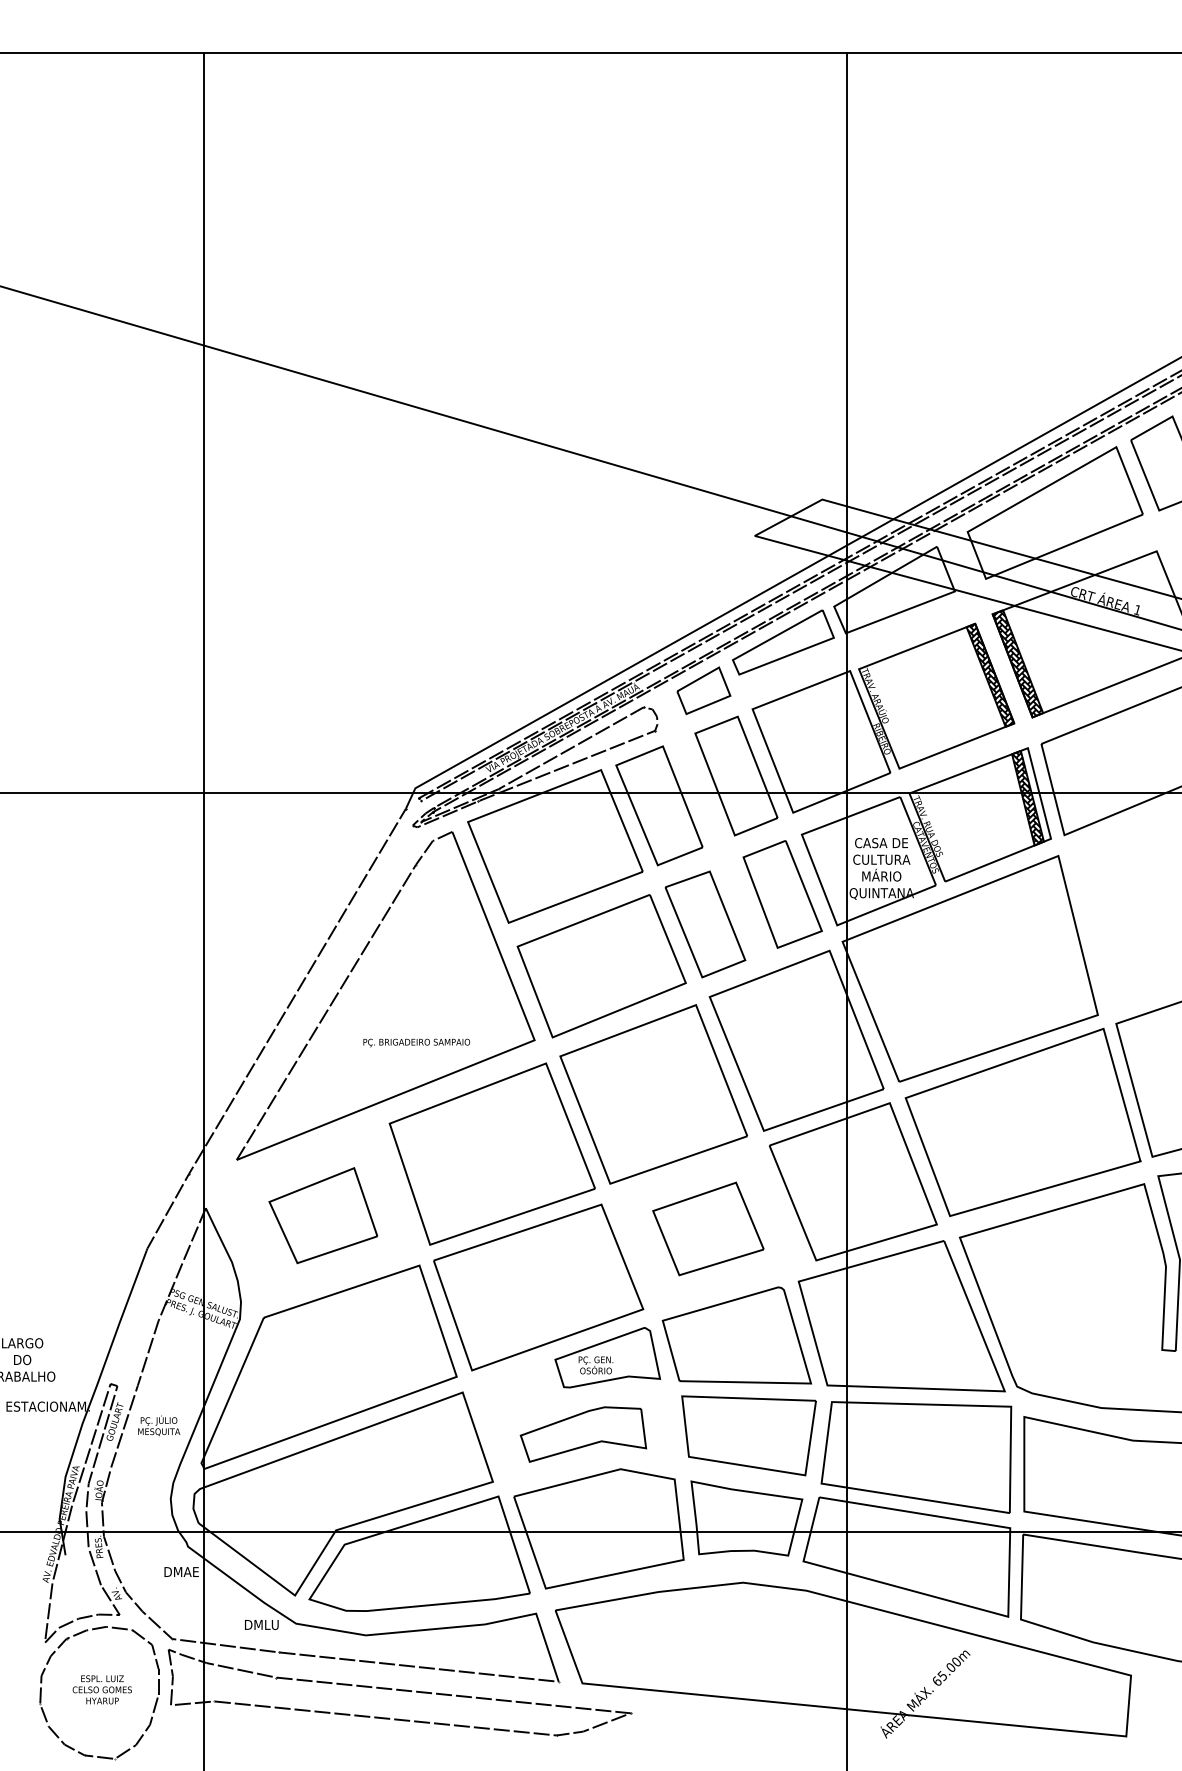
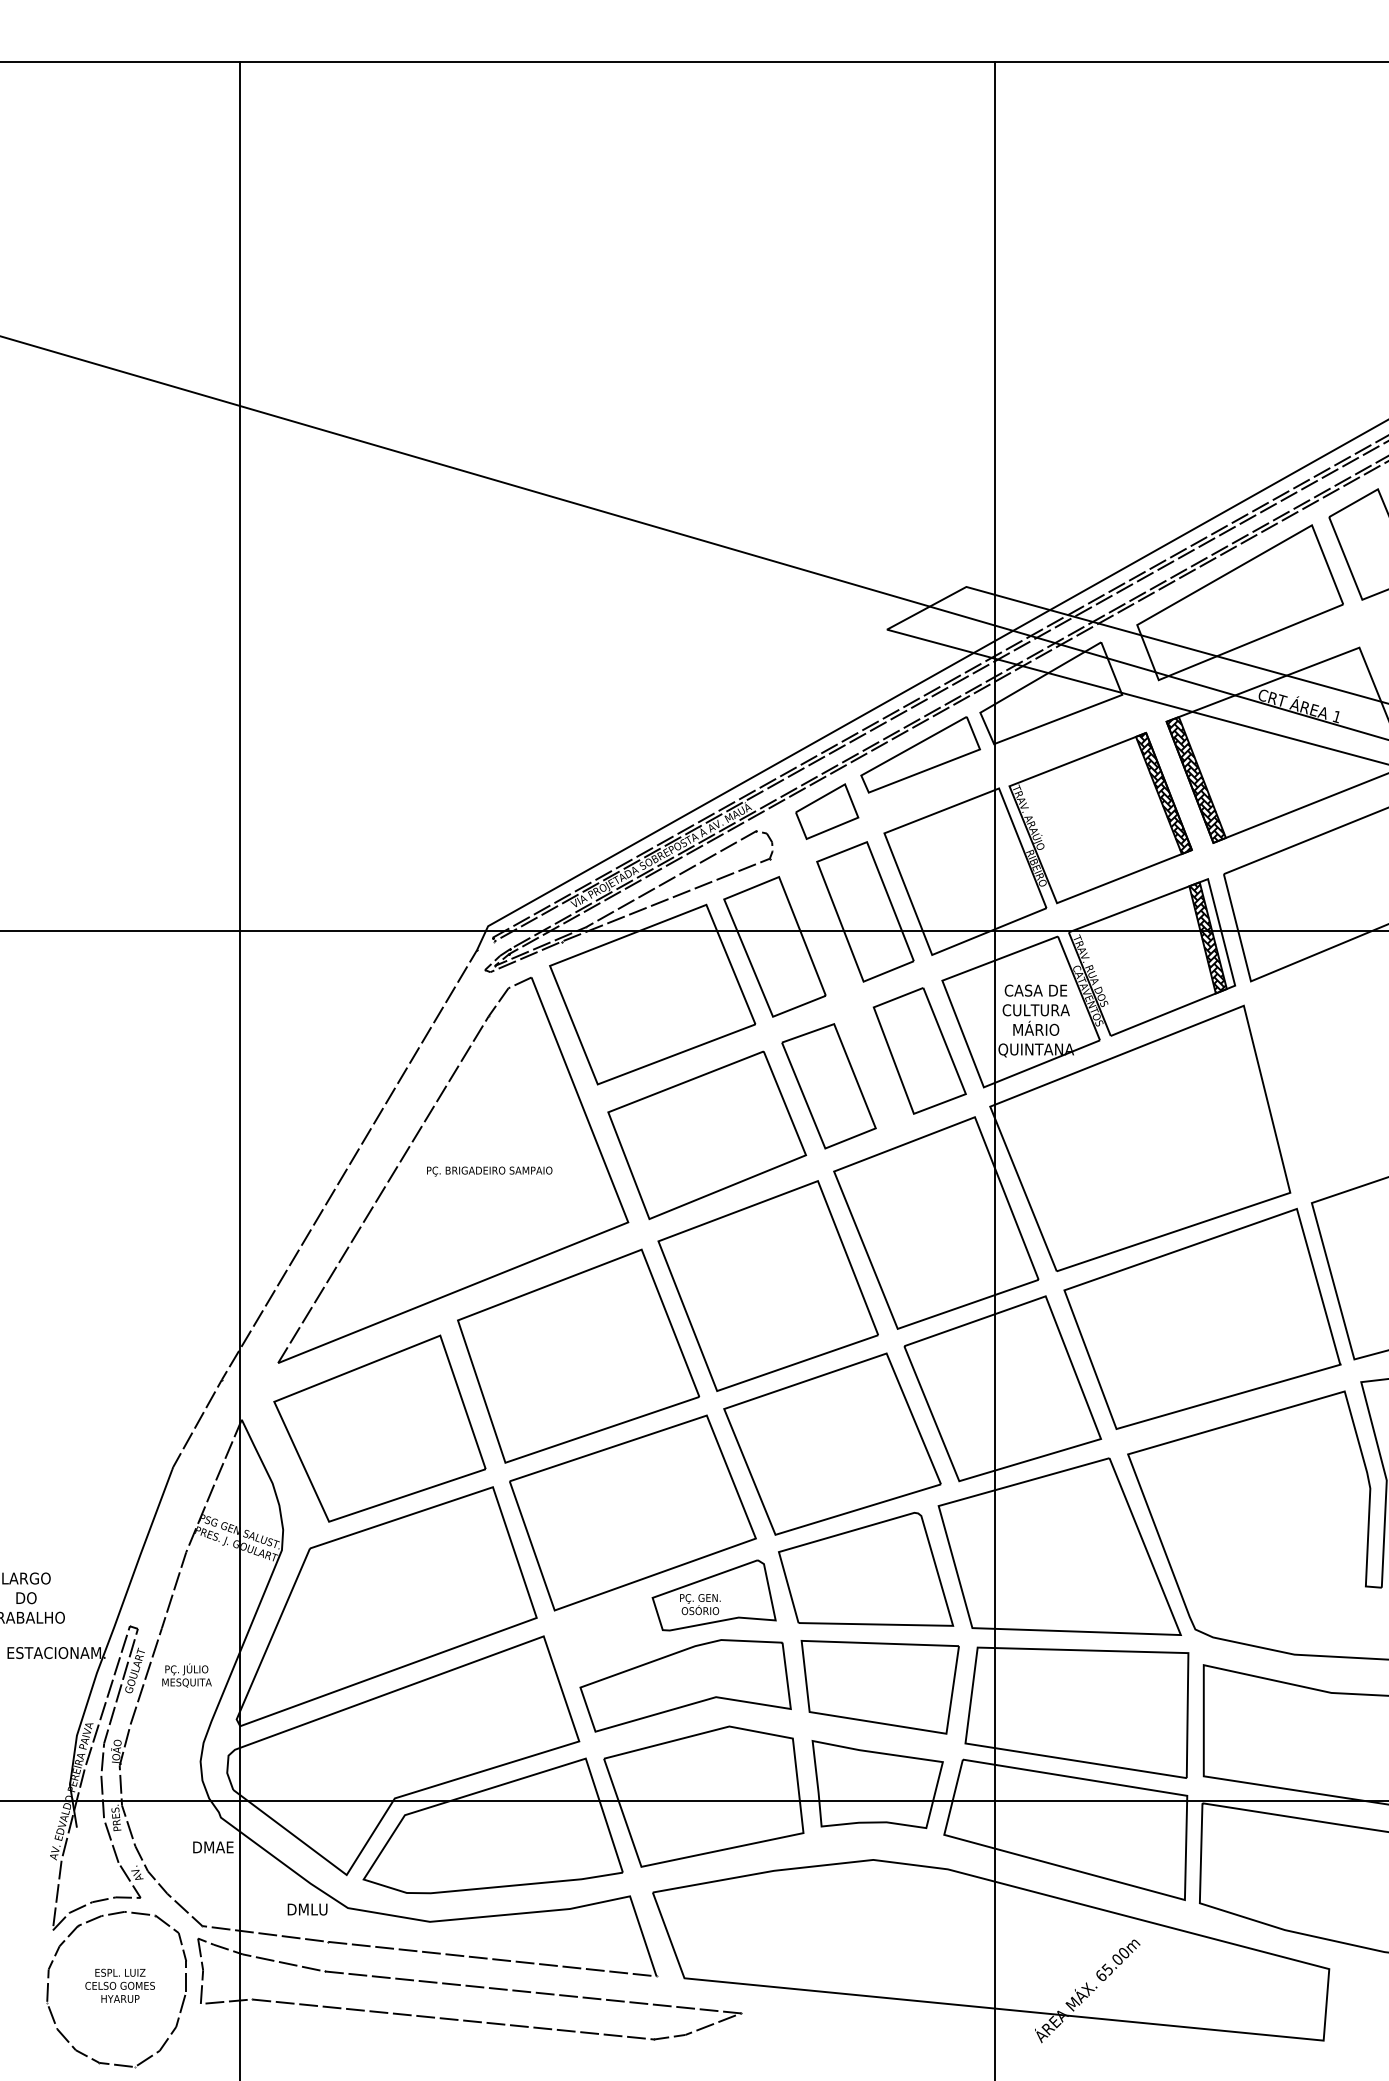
text: (416, 1042) -> (489, 1170), moved
part: (323, 1215) -> (380, 1428), size x1.67
part: (708, 1228) -> (832, 1443), size x1.67
part: (583, 1434) -> (685, 1685), size x1.43

